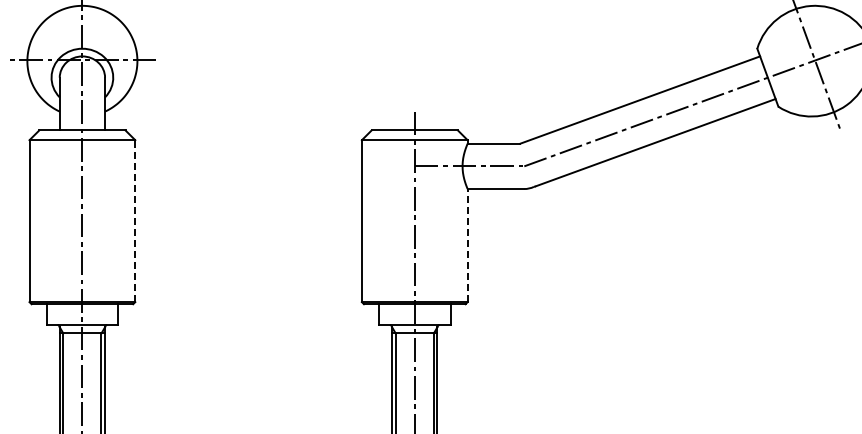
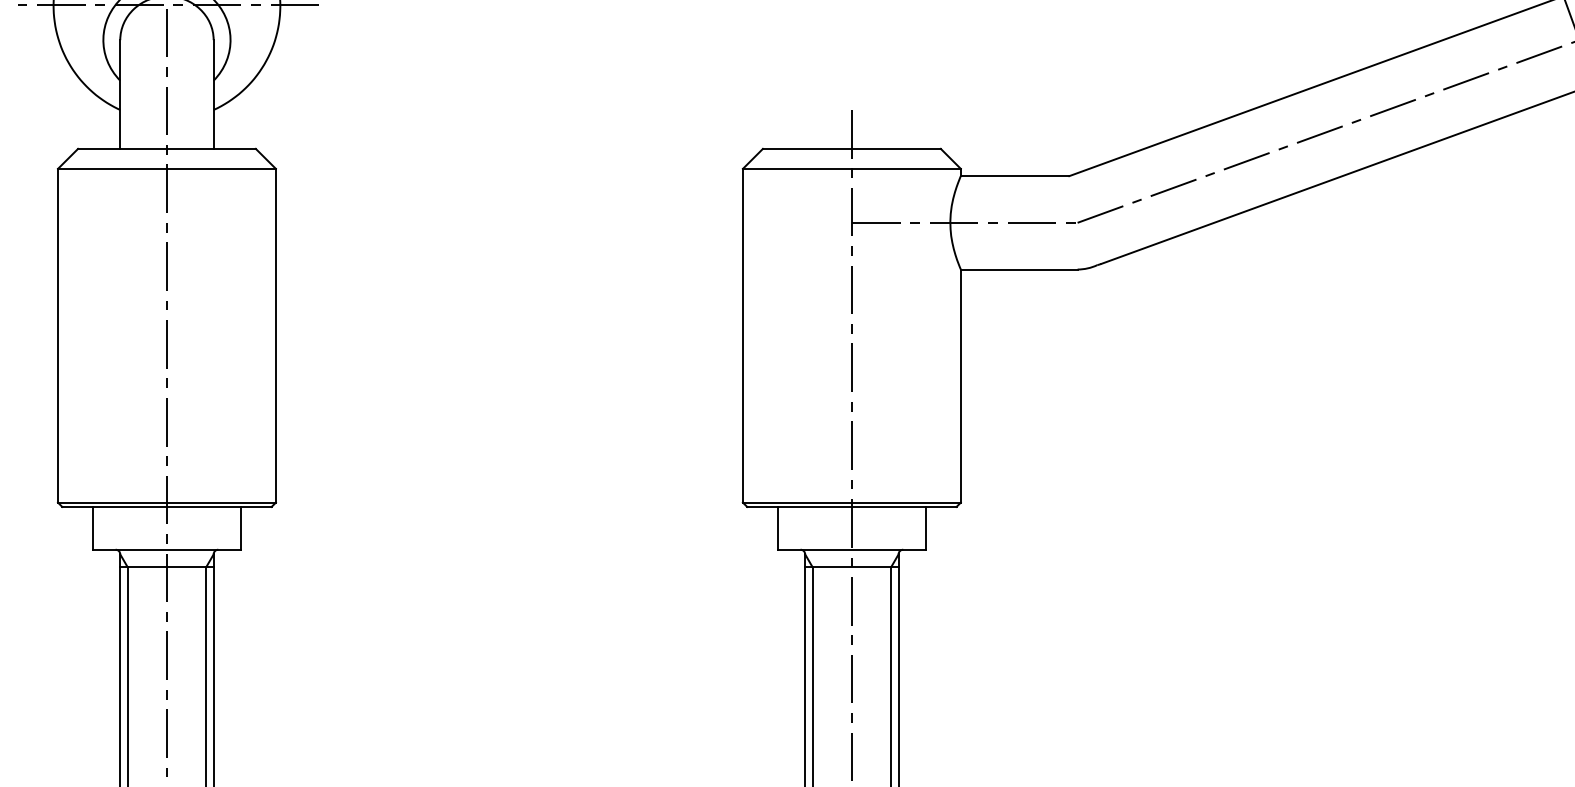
line: (135, 221) -> (276, 336), dashed -> solid
line: (467, 245) -> (960, 385), dashed -> solid

